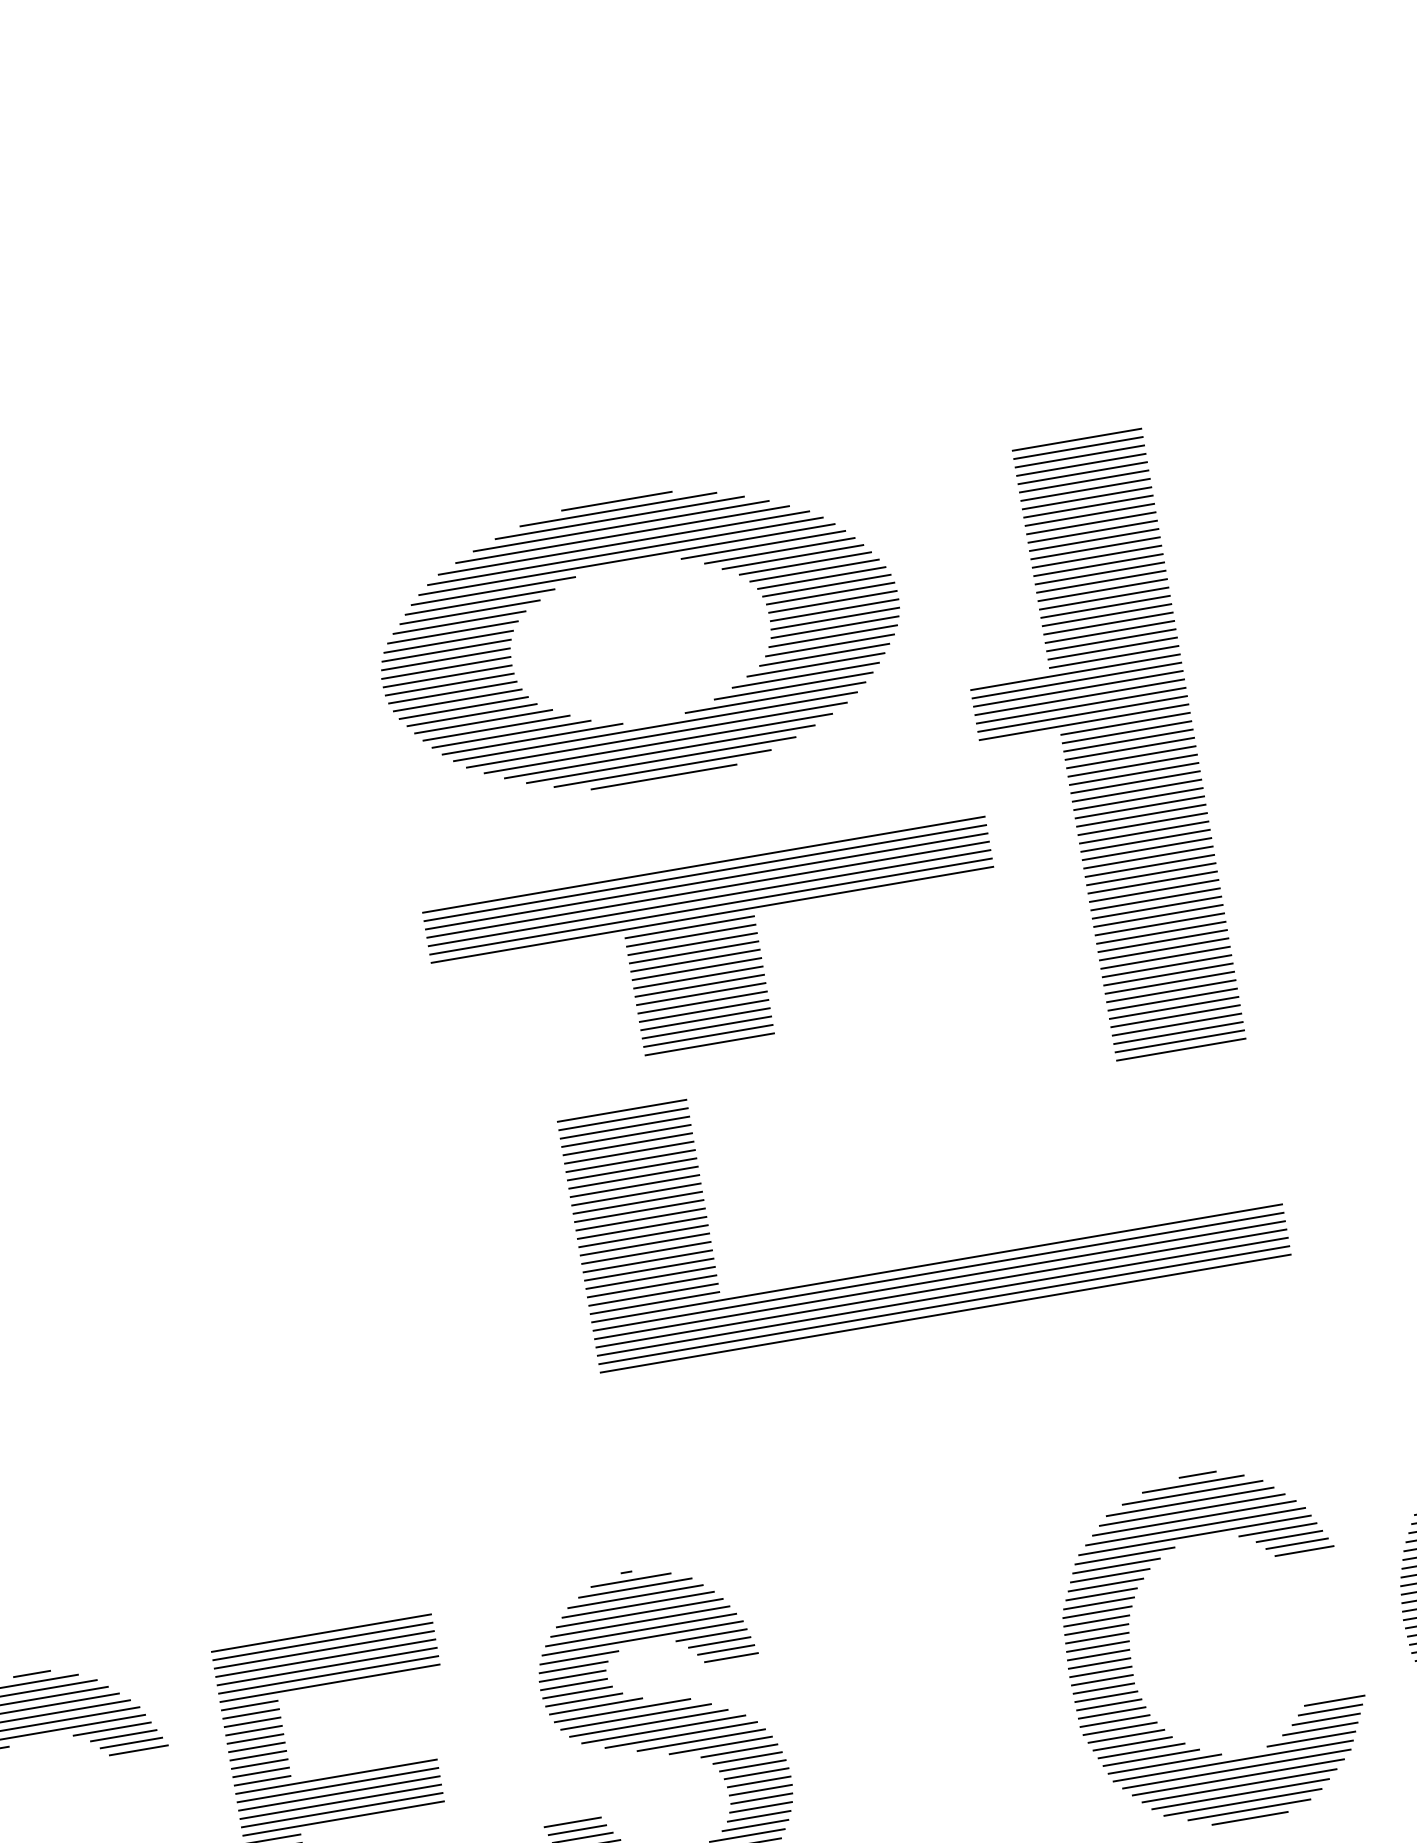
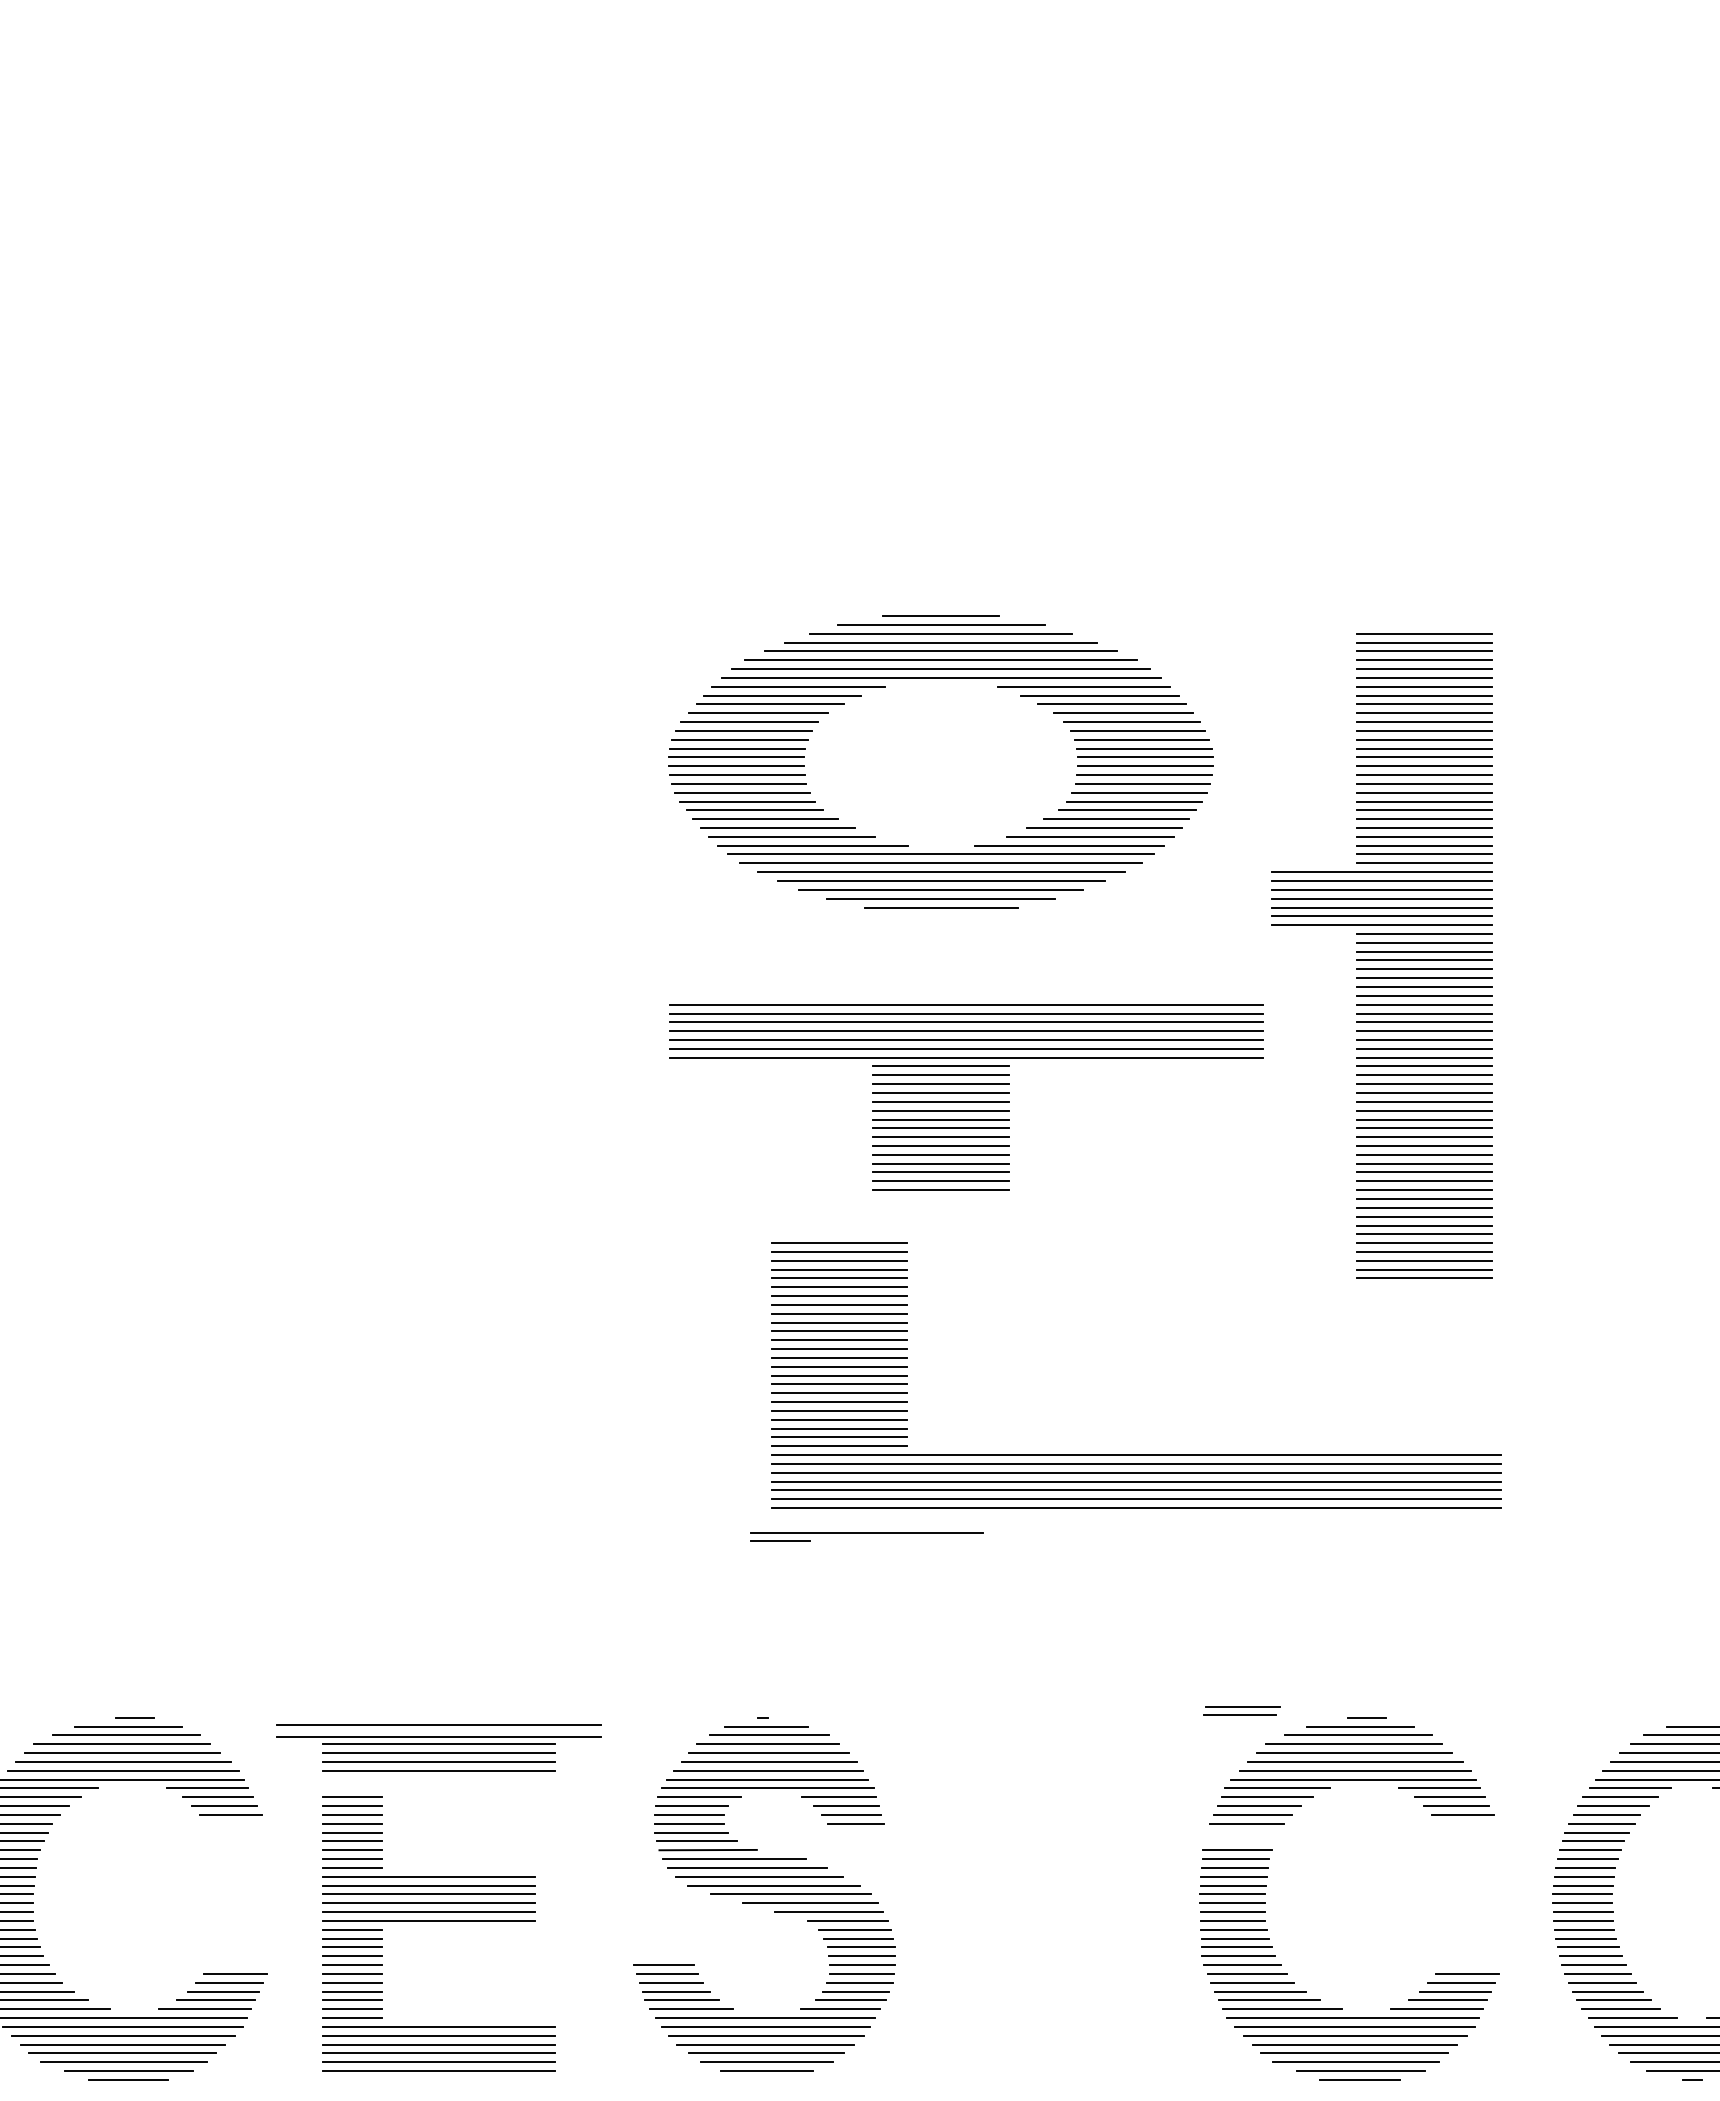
part: (1098, 1607) -> (1241, 1710), moved
part: (321, 1636) -> (438, 1730), size x1.4
part: (330, 1687) -> (866, 1536), moved

